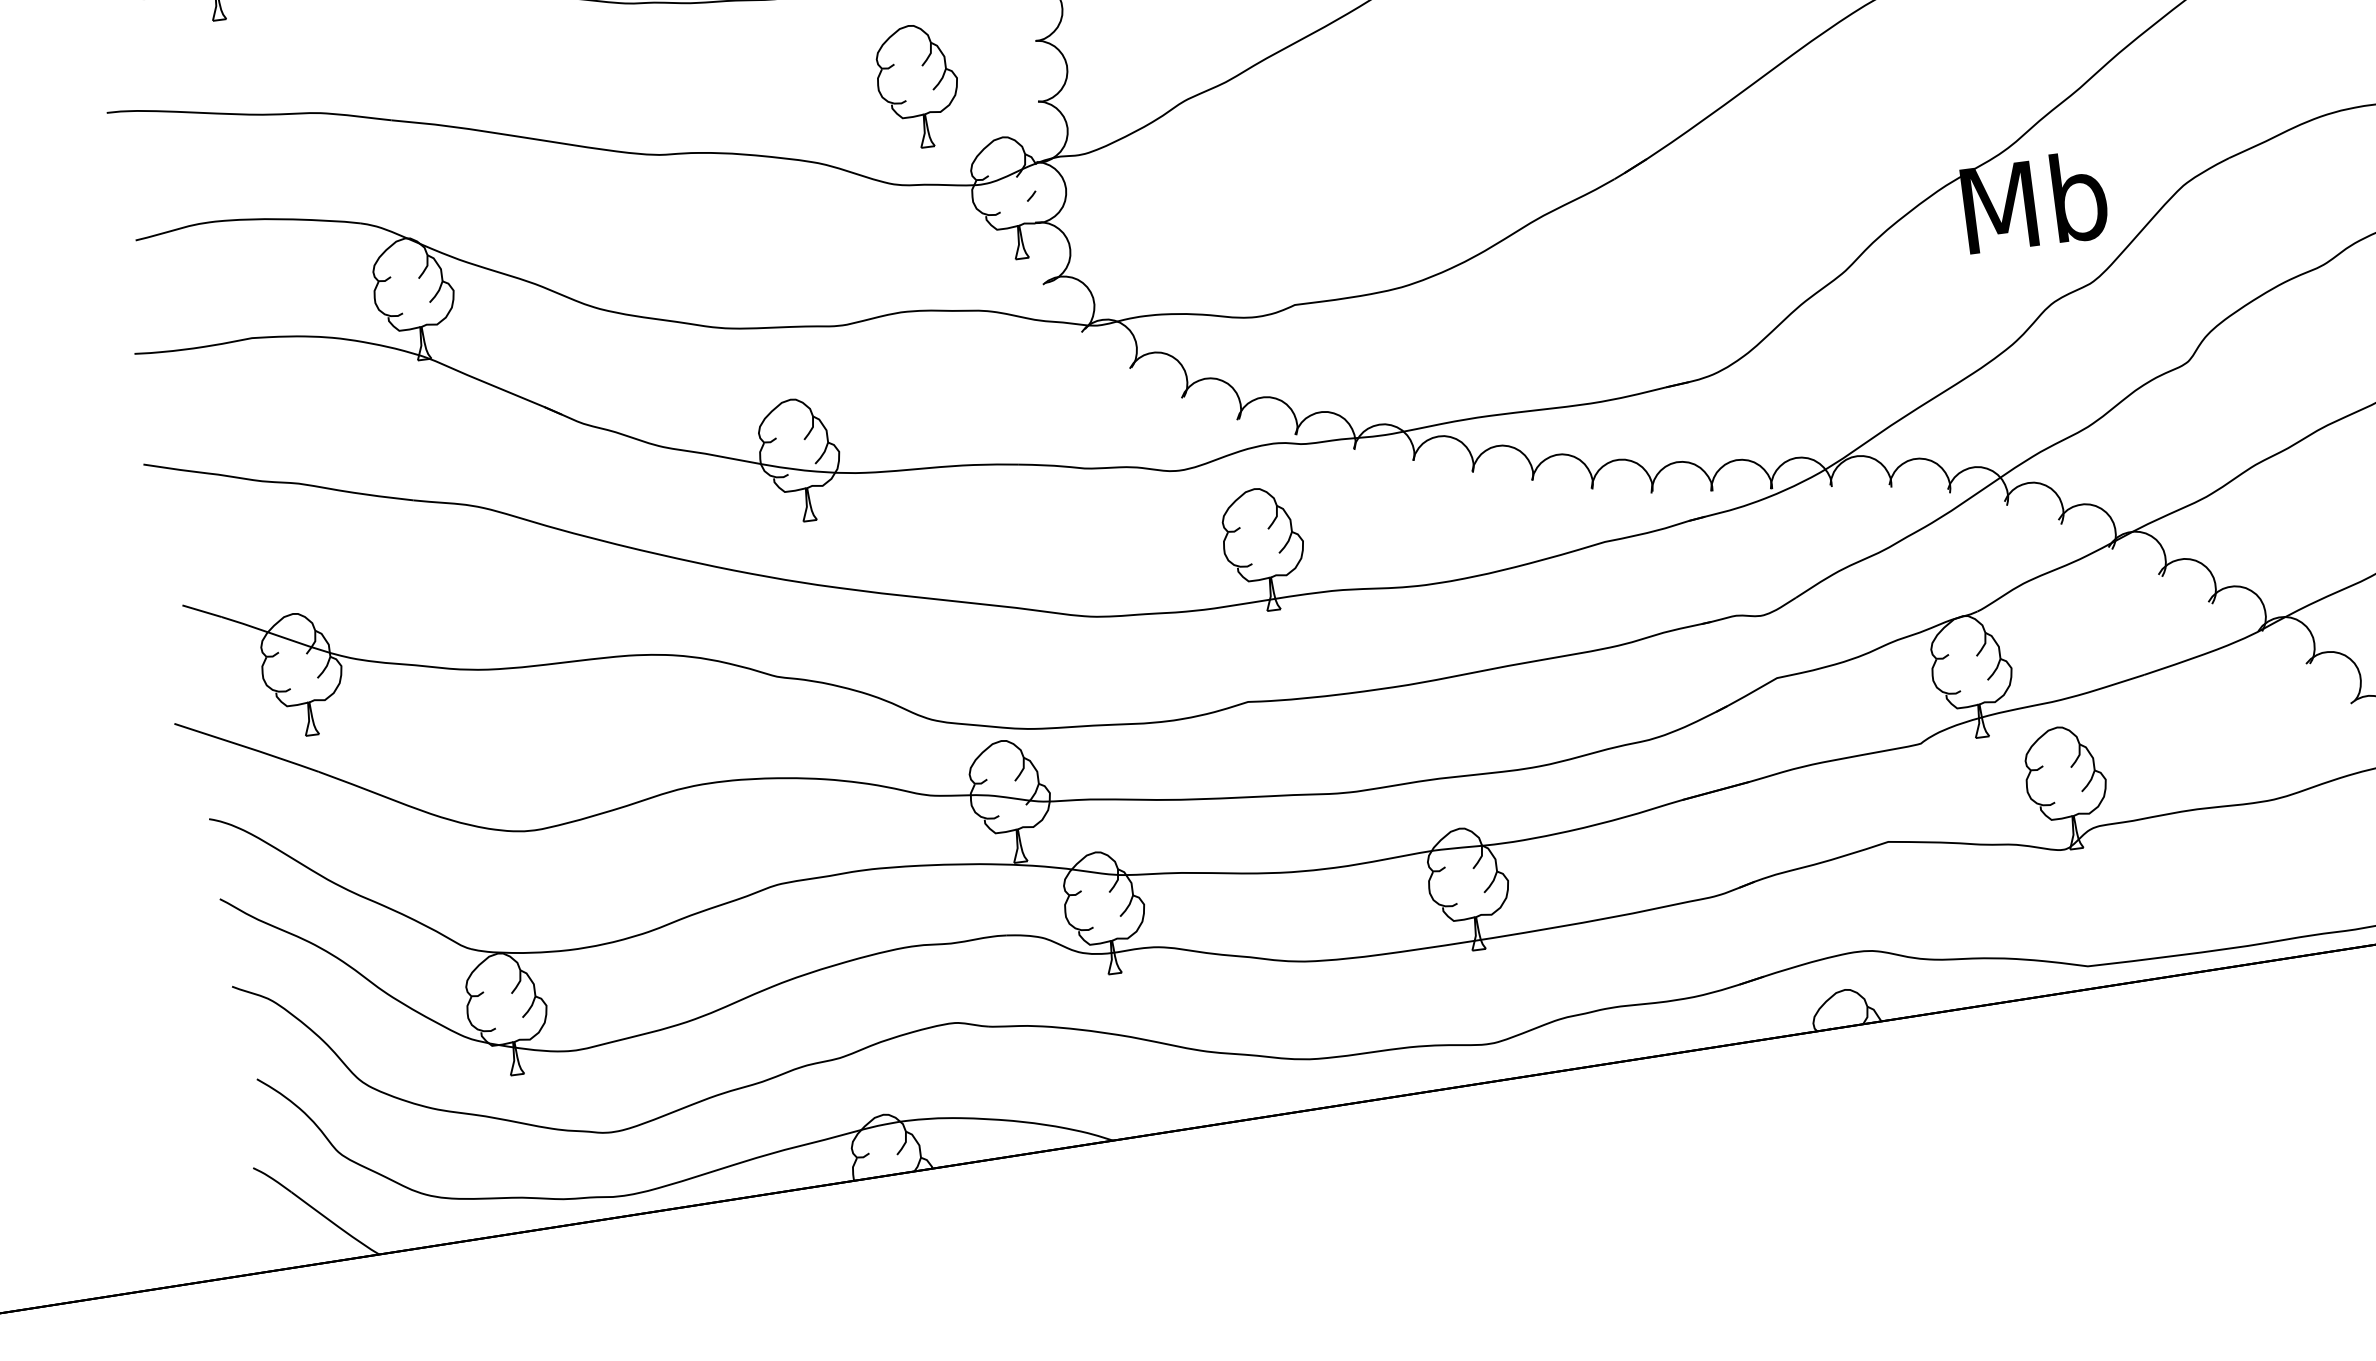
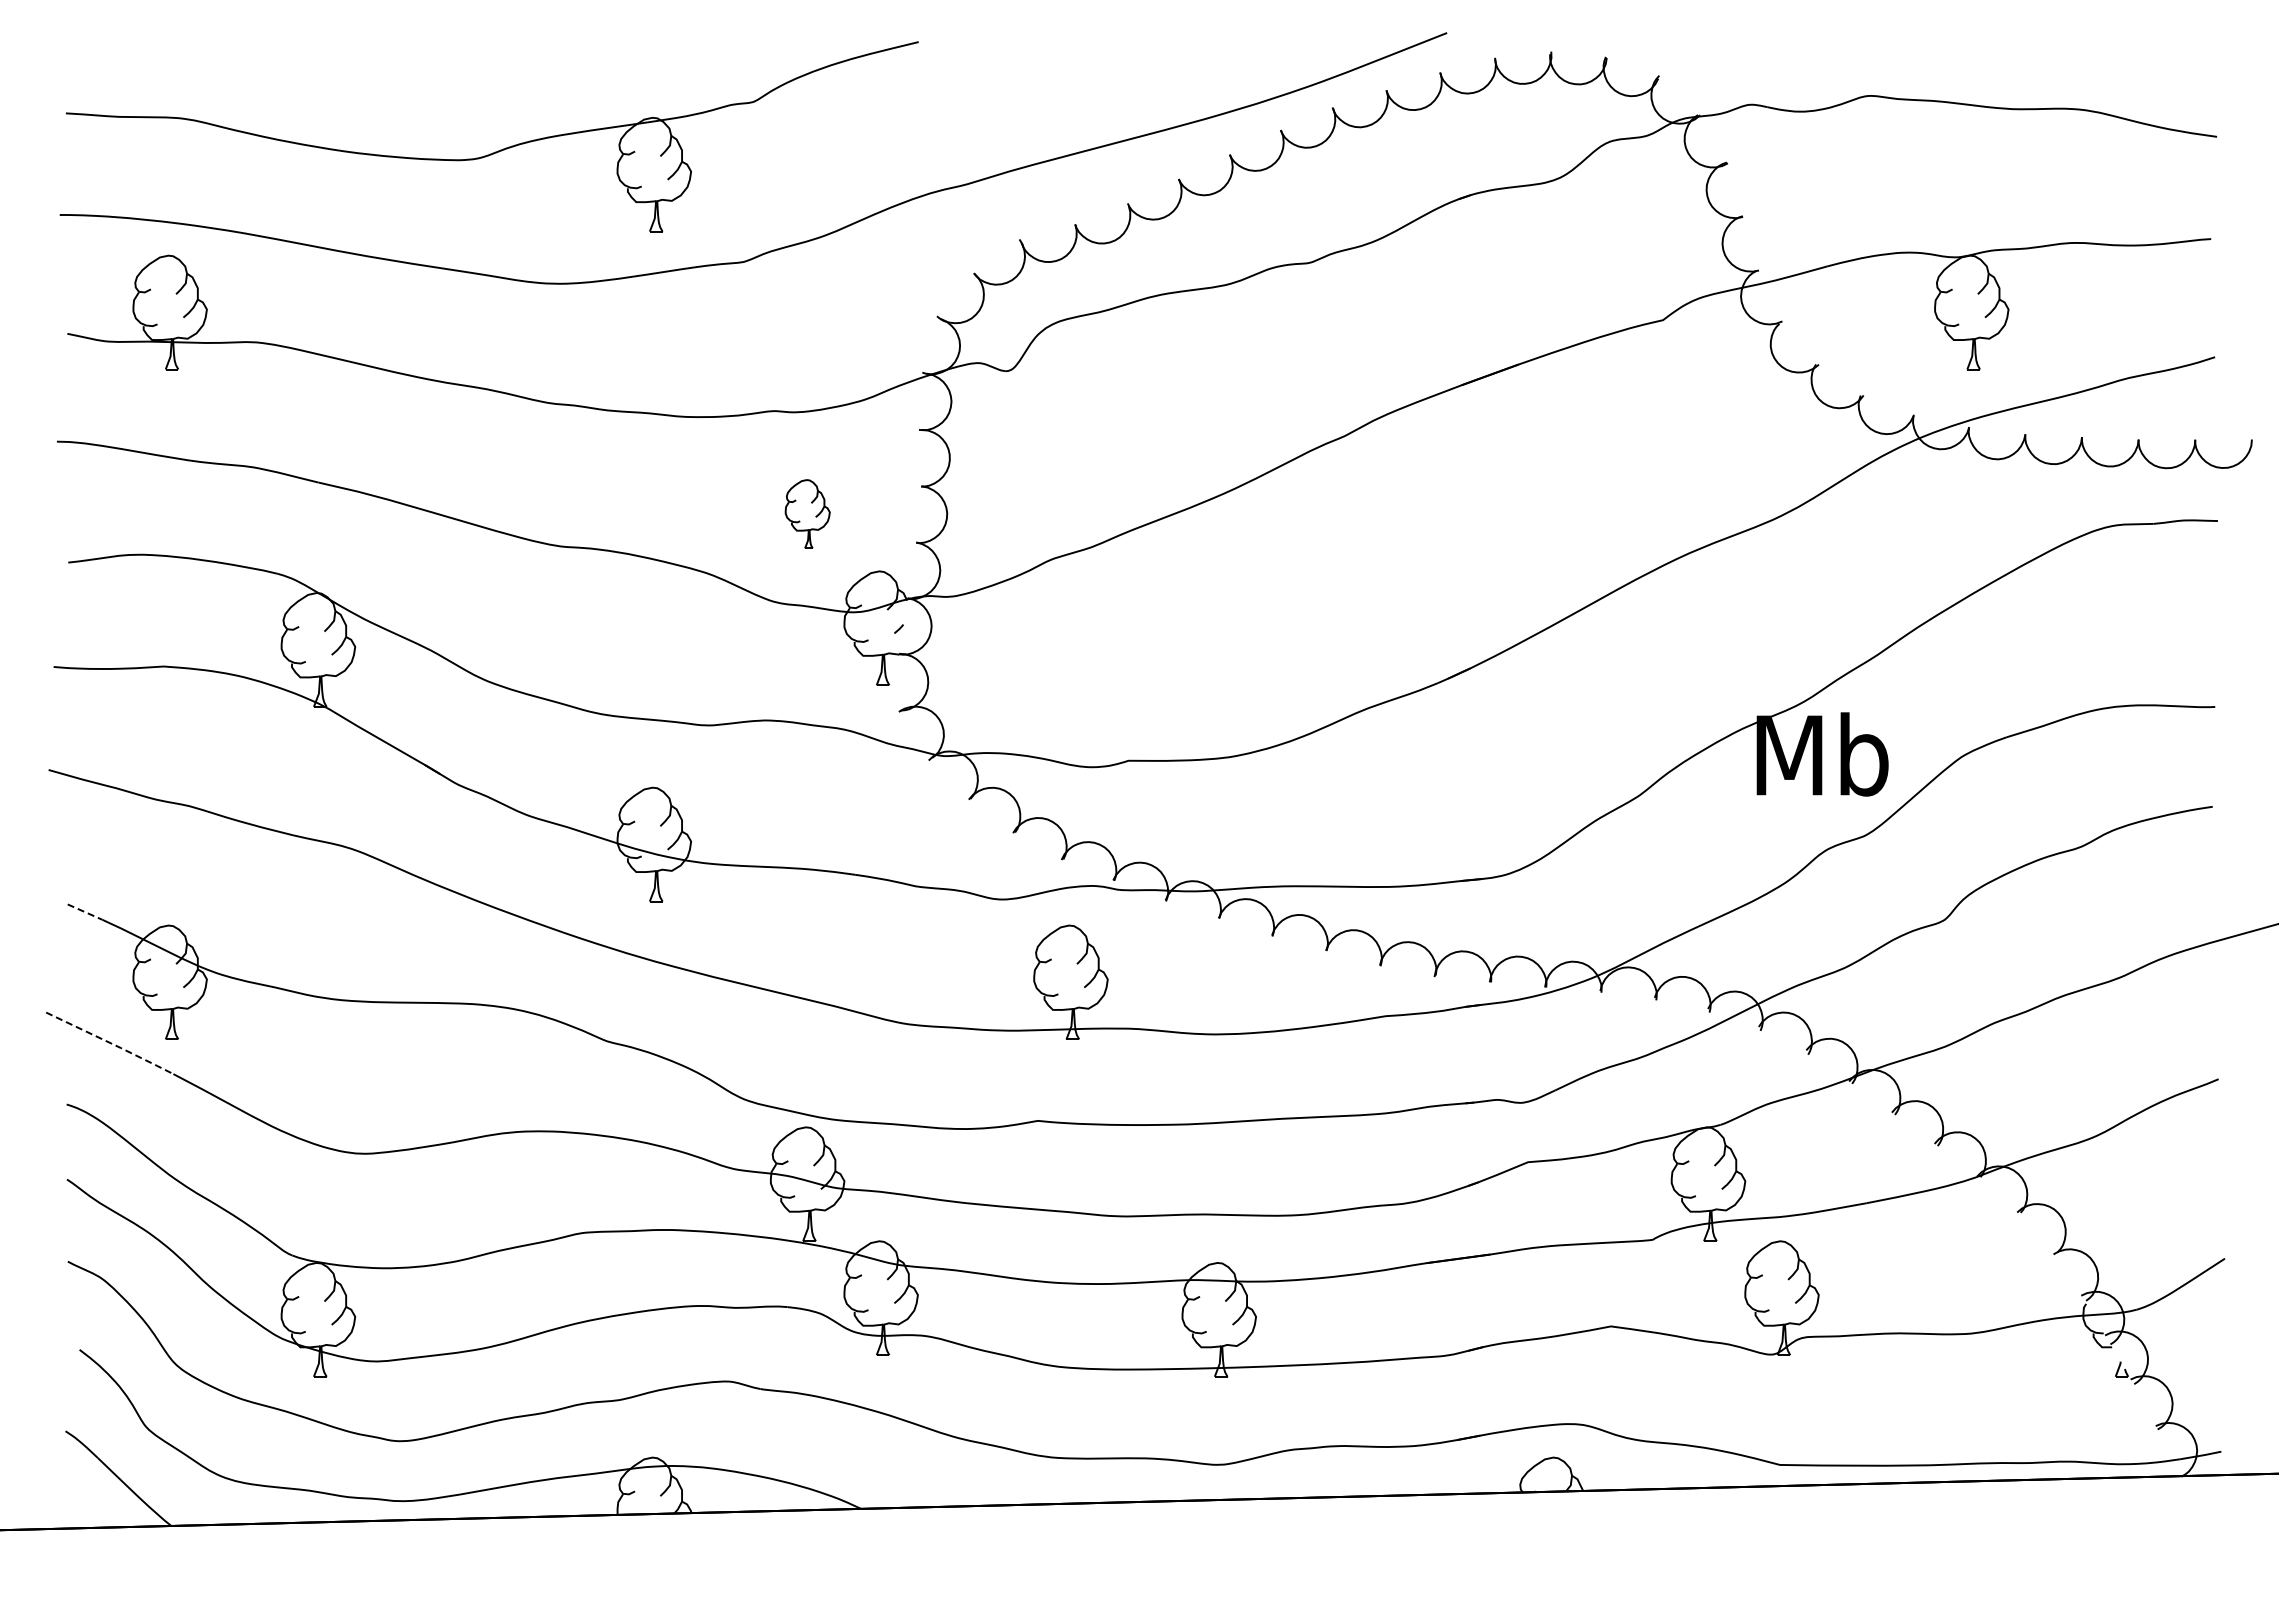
part: (917, 85) -> (807, 513), size x0.6
line: (202, 611) -> (85, 912), solid -> dashed
line: (248, 747) -> (111, 1043), solid -> dashed

